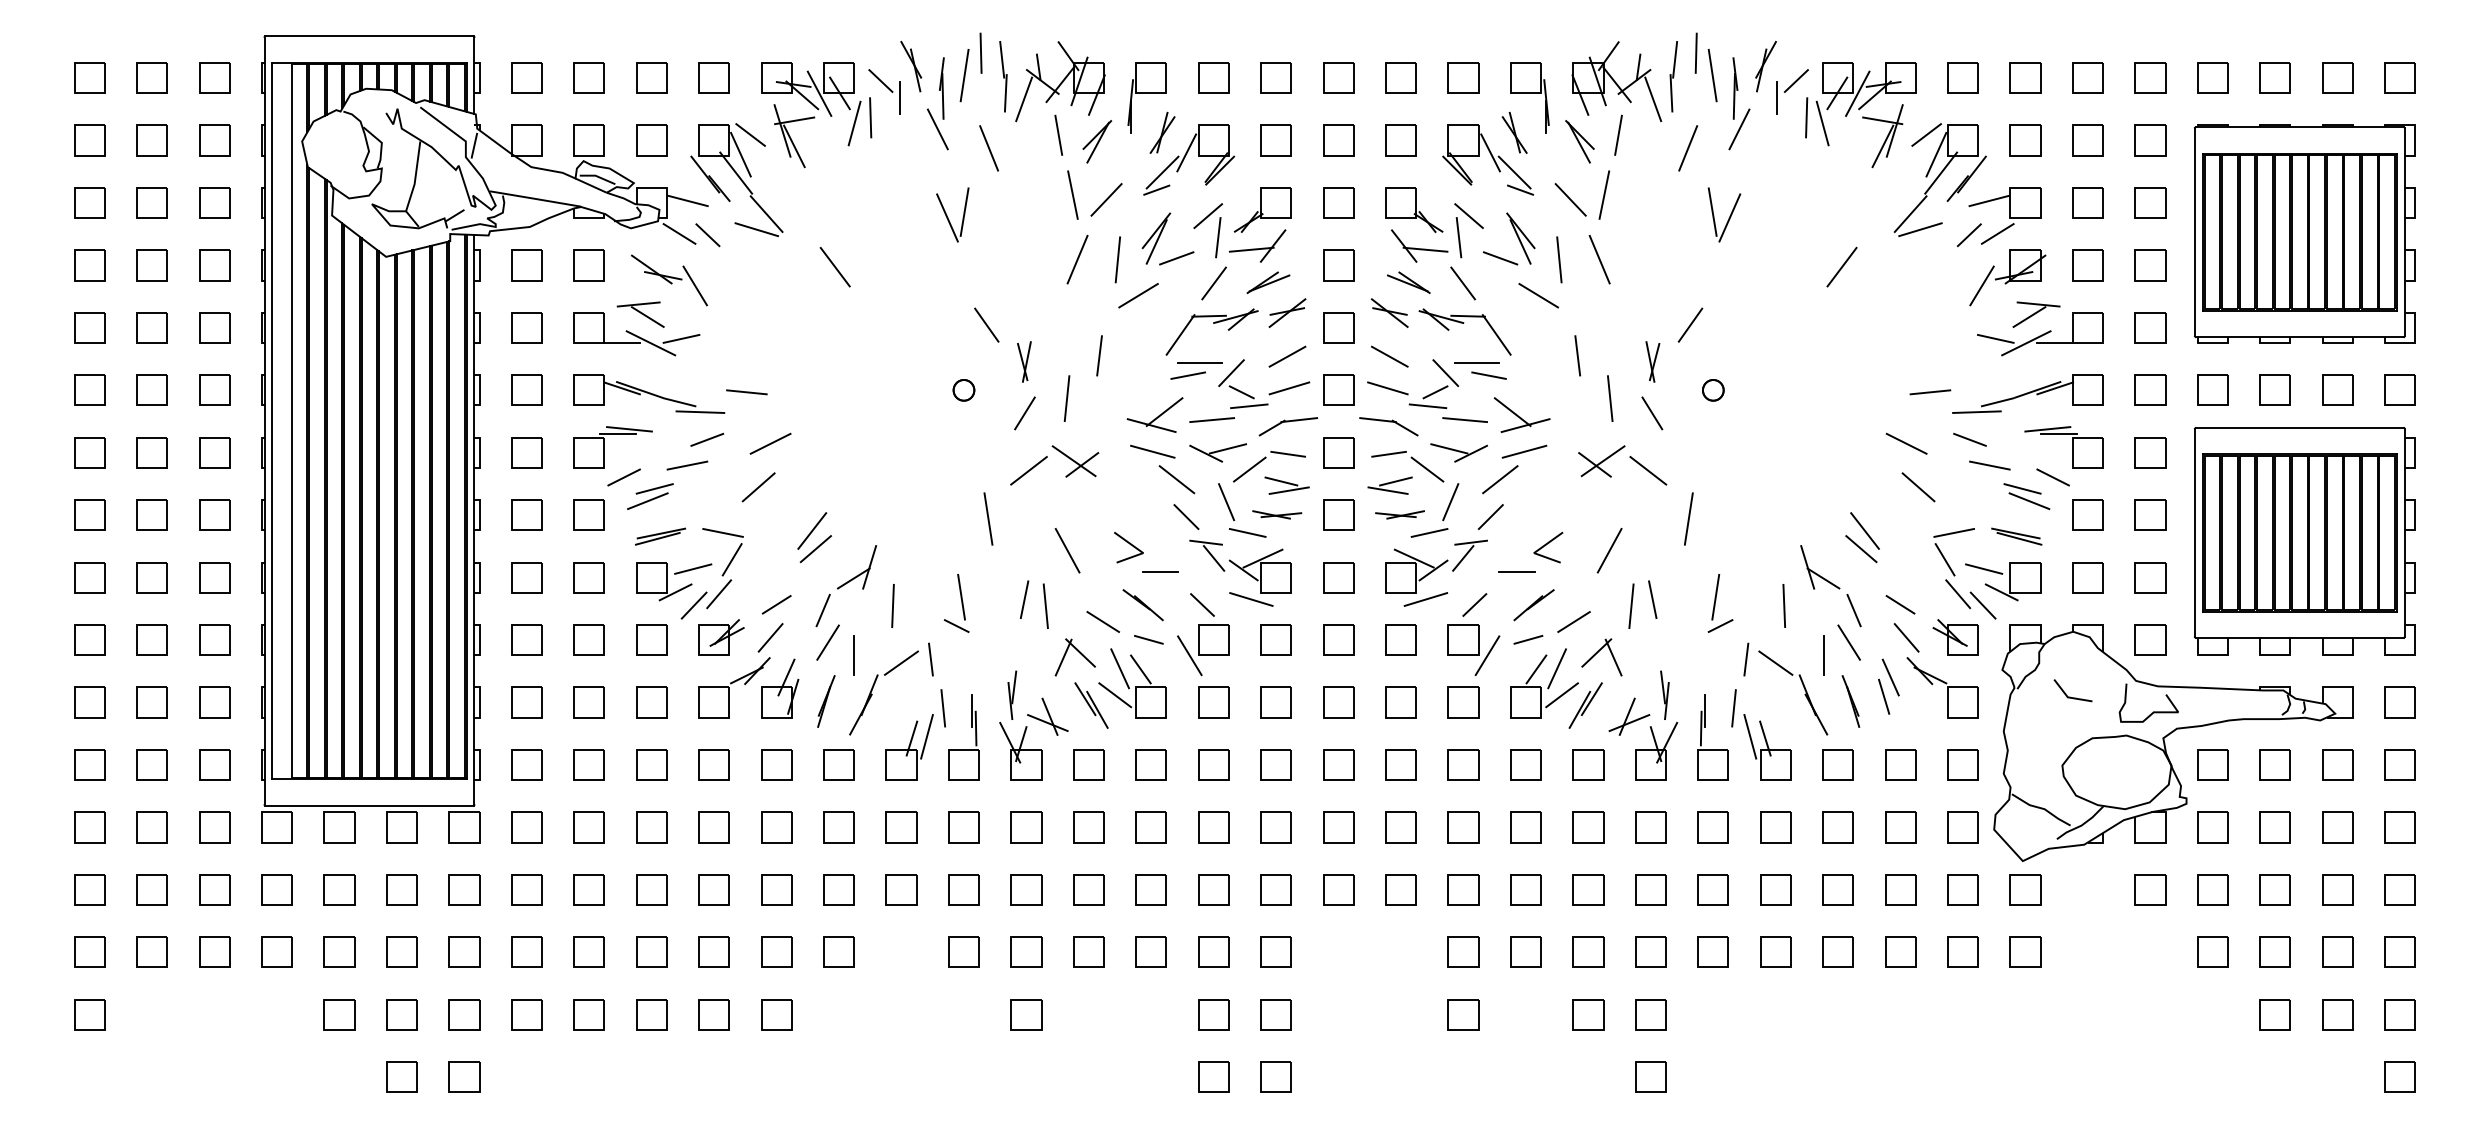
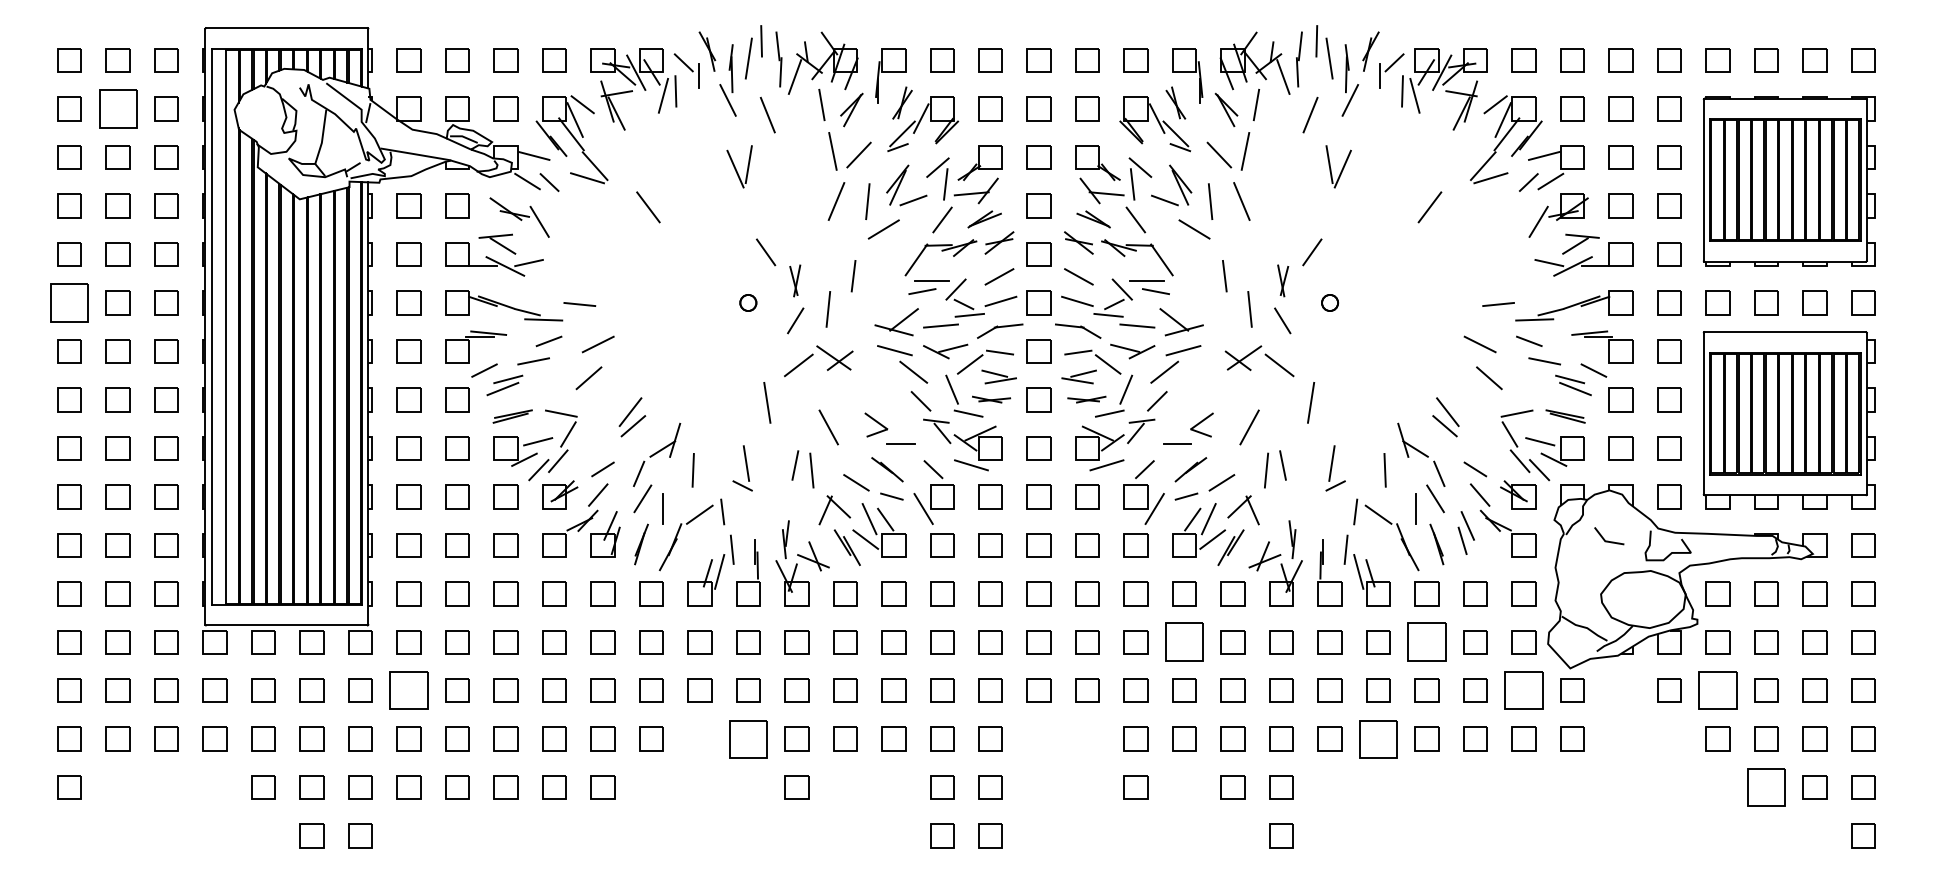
part: (151, 140) -> (117, 109), size x1.6
part: (89, 389) -> (69, 302), size x1.6
part: (1525, 827) -> (1184, 642), size x1.6
part: (1837, 827) -> (1426, 642), size x1.6
part: (526, 889) -> (408, 690), size x1.6
part: (1962, 889) -> (1523, 690), size x1.6
part: (2212, 889) -> (1717, 690), size x1.6
part: (963, 951) -> (747, 738), size x1.6
part: (1775, 951) -> (1378, 738), size x1.6
part: (2274, 1014) -> (1765, 787), size x1.6

